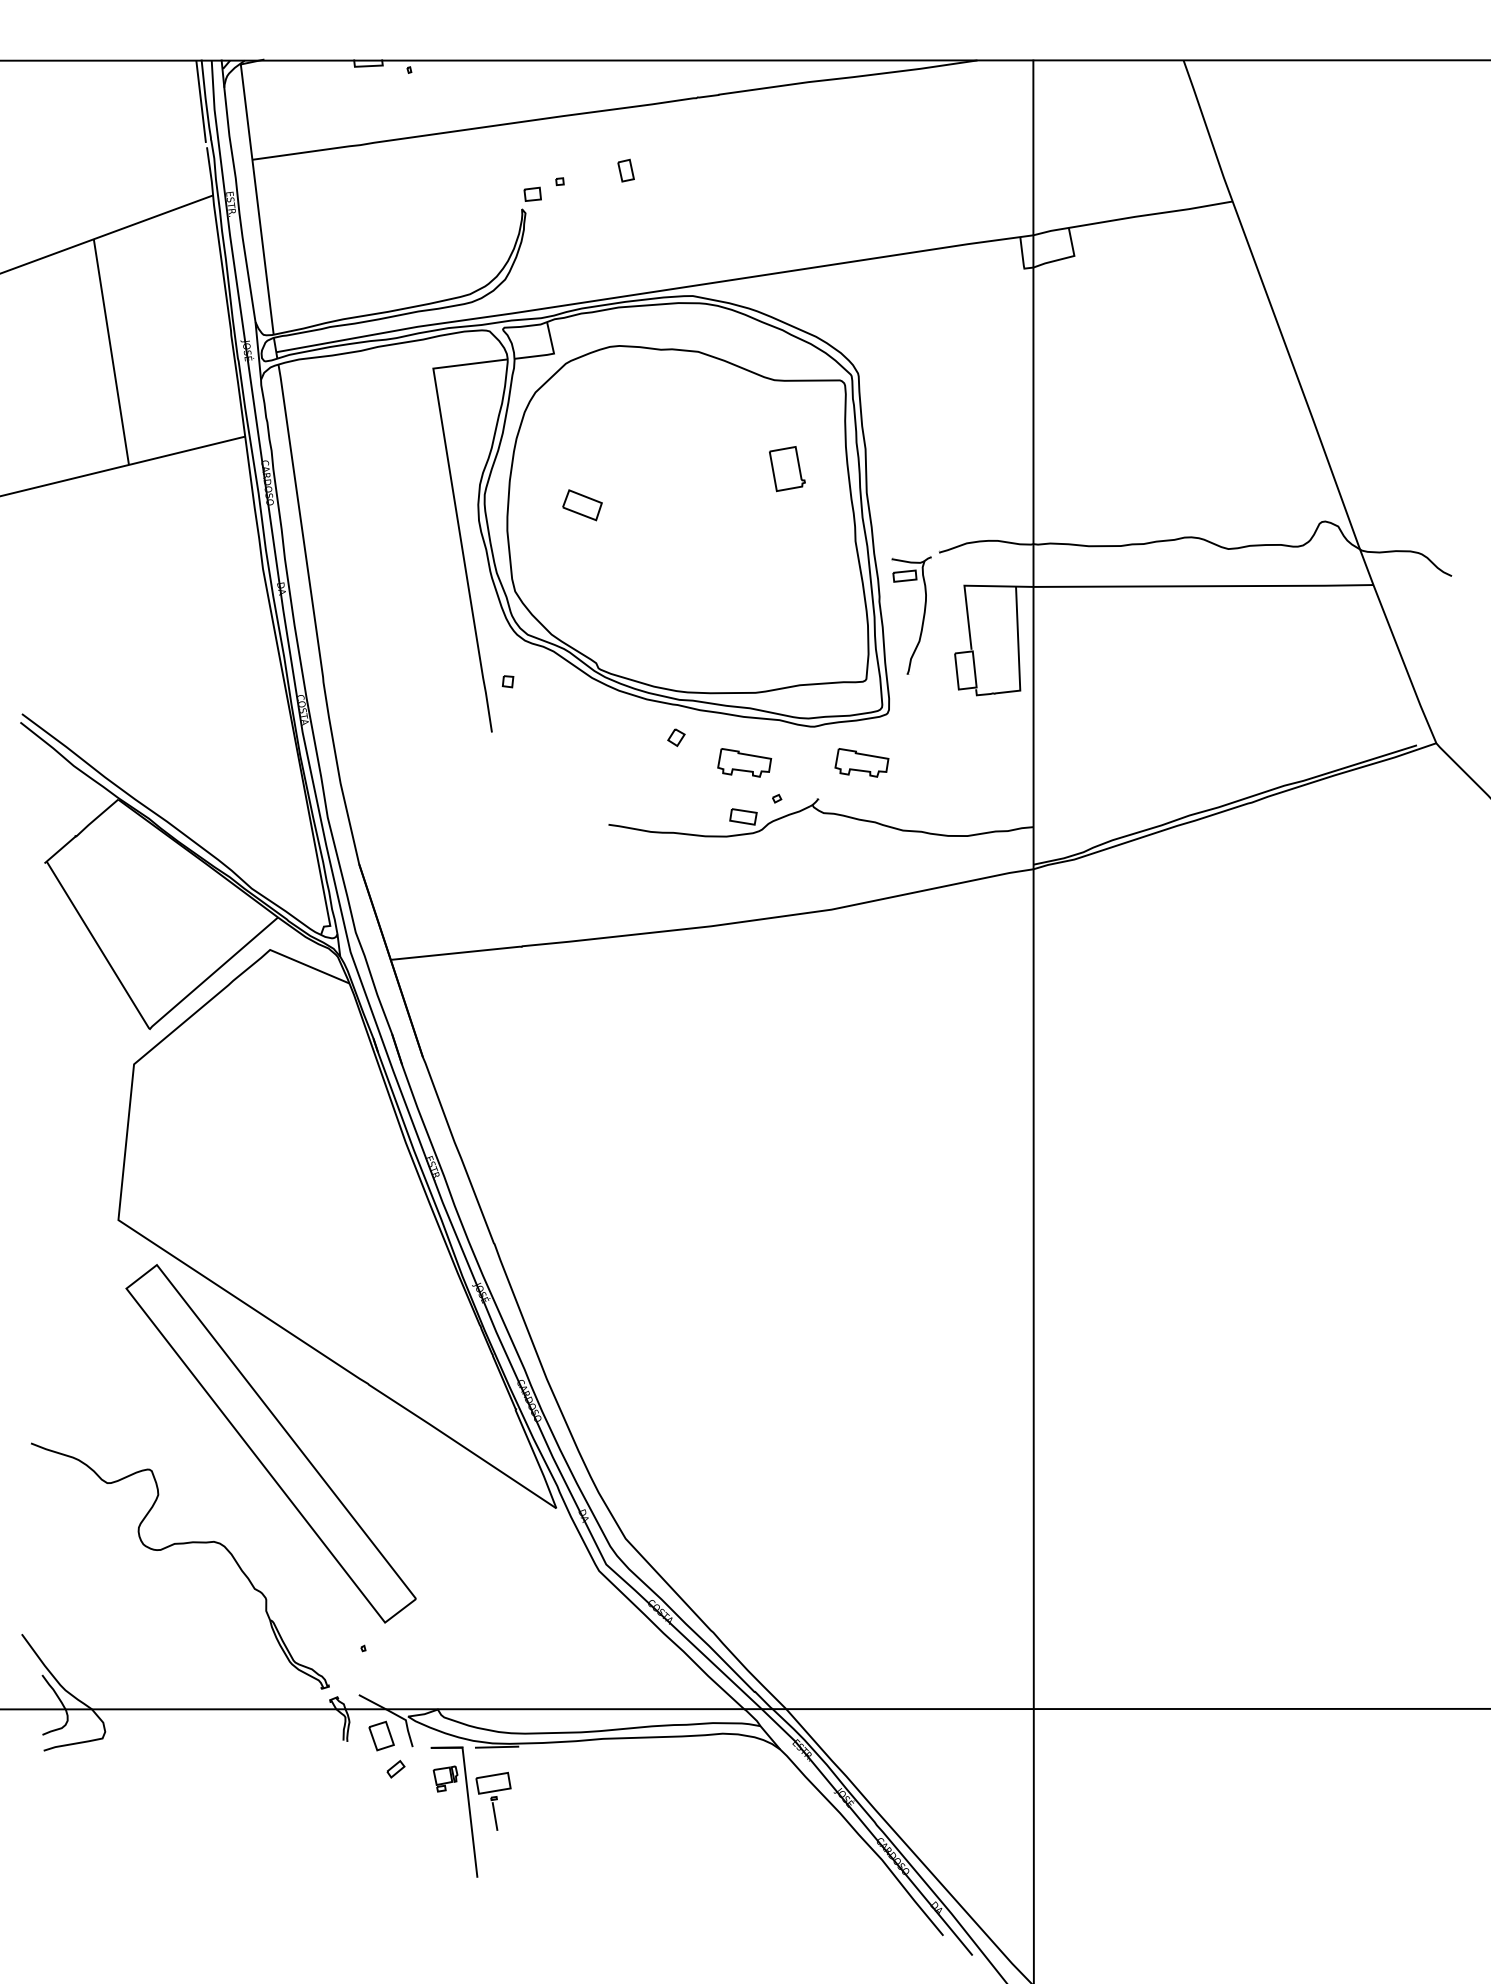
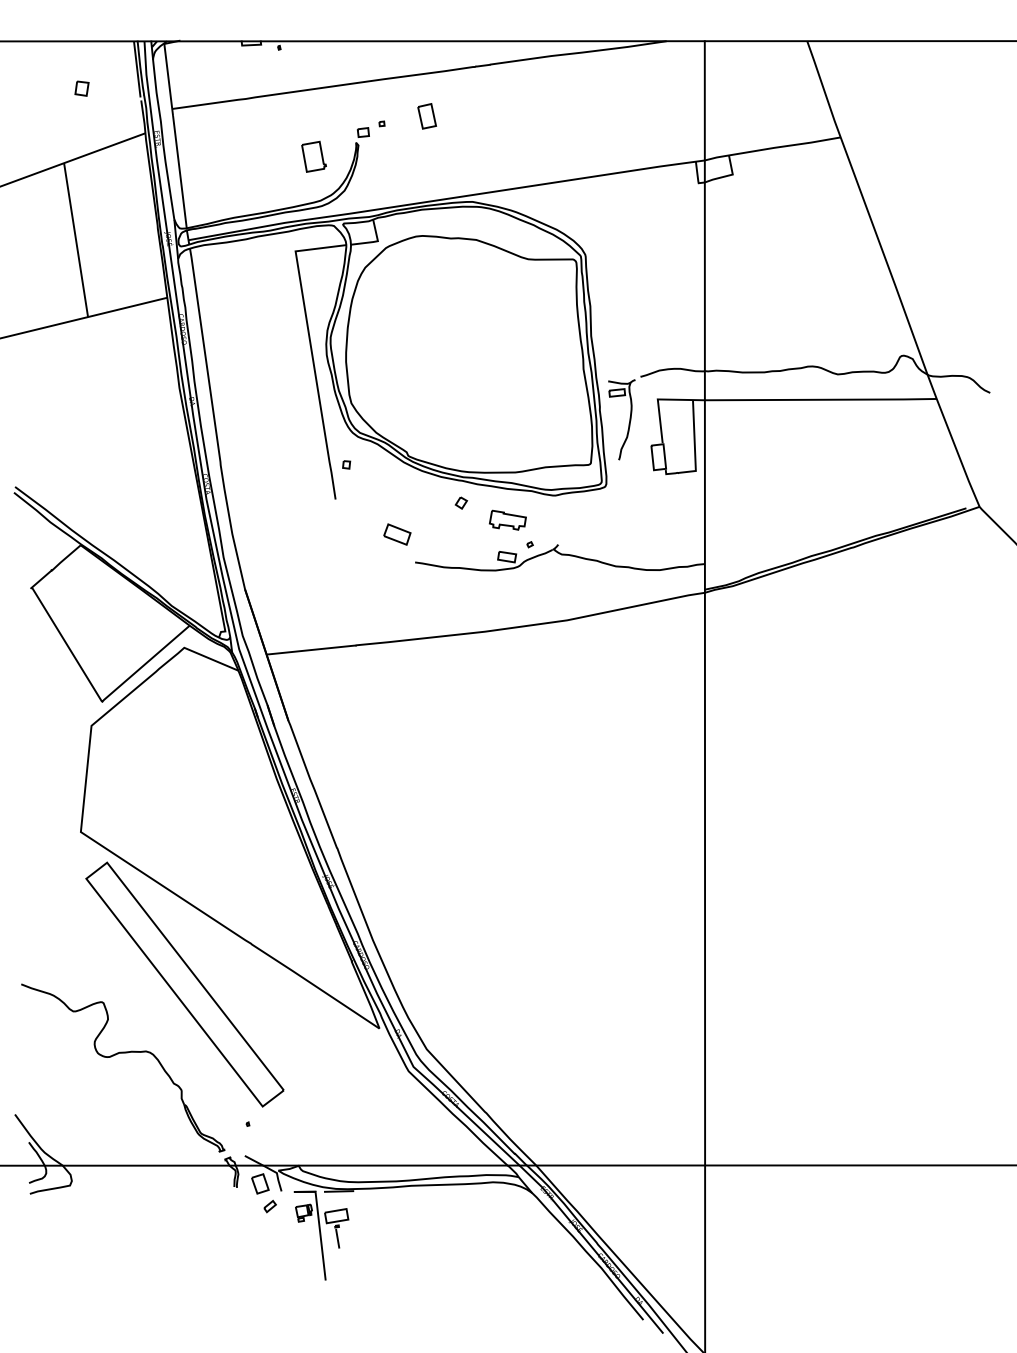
part: (119, 129) -> (81, 88), added
part: (625, 170) -> (426, 116), size x1.67
part: (786, 468) -> (313, 156), moved
part: (582, 505) -> (397, 534), moved
part: (861, 761) -> (587, 519), removed

